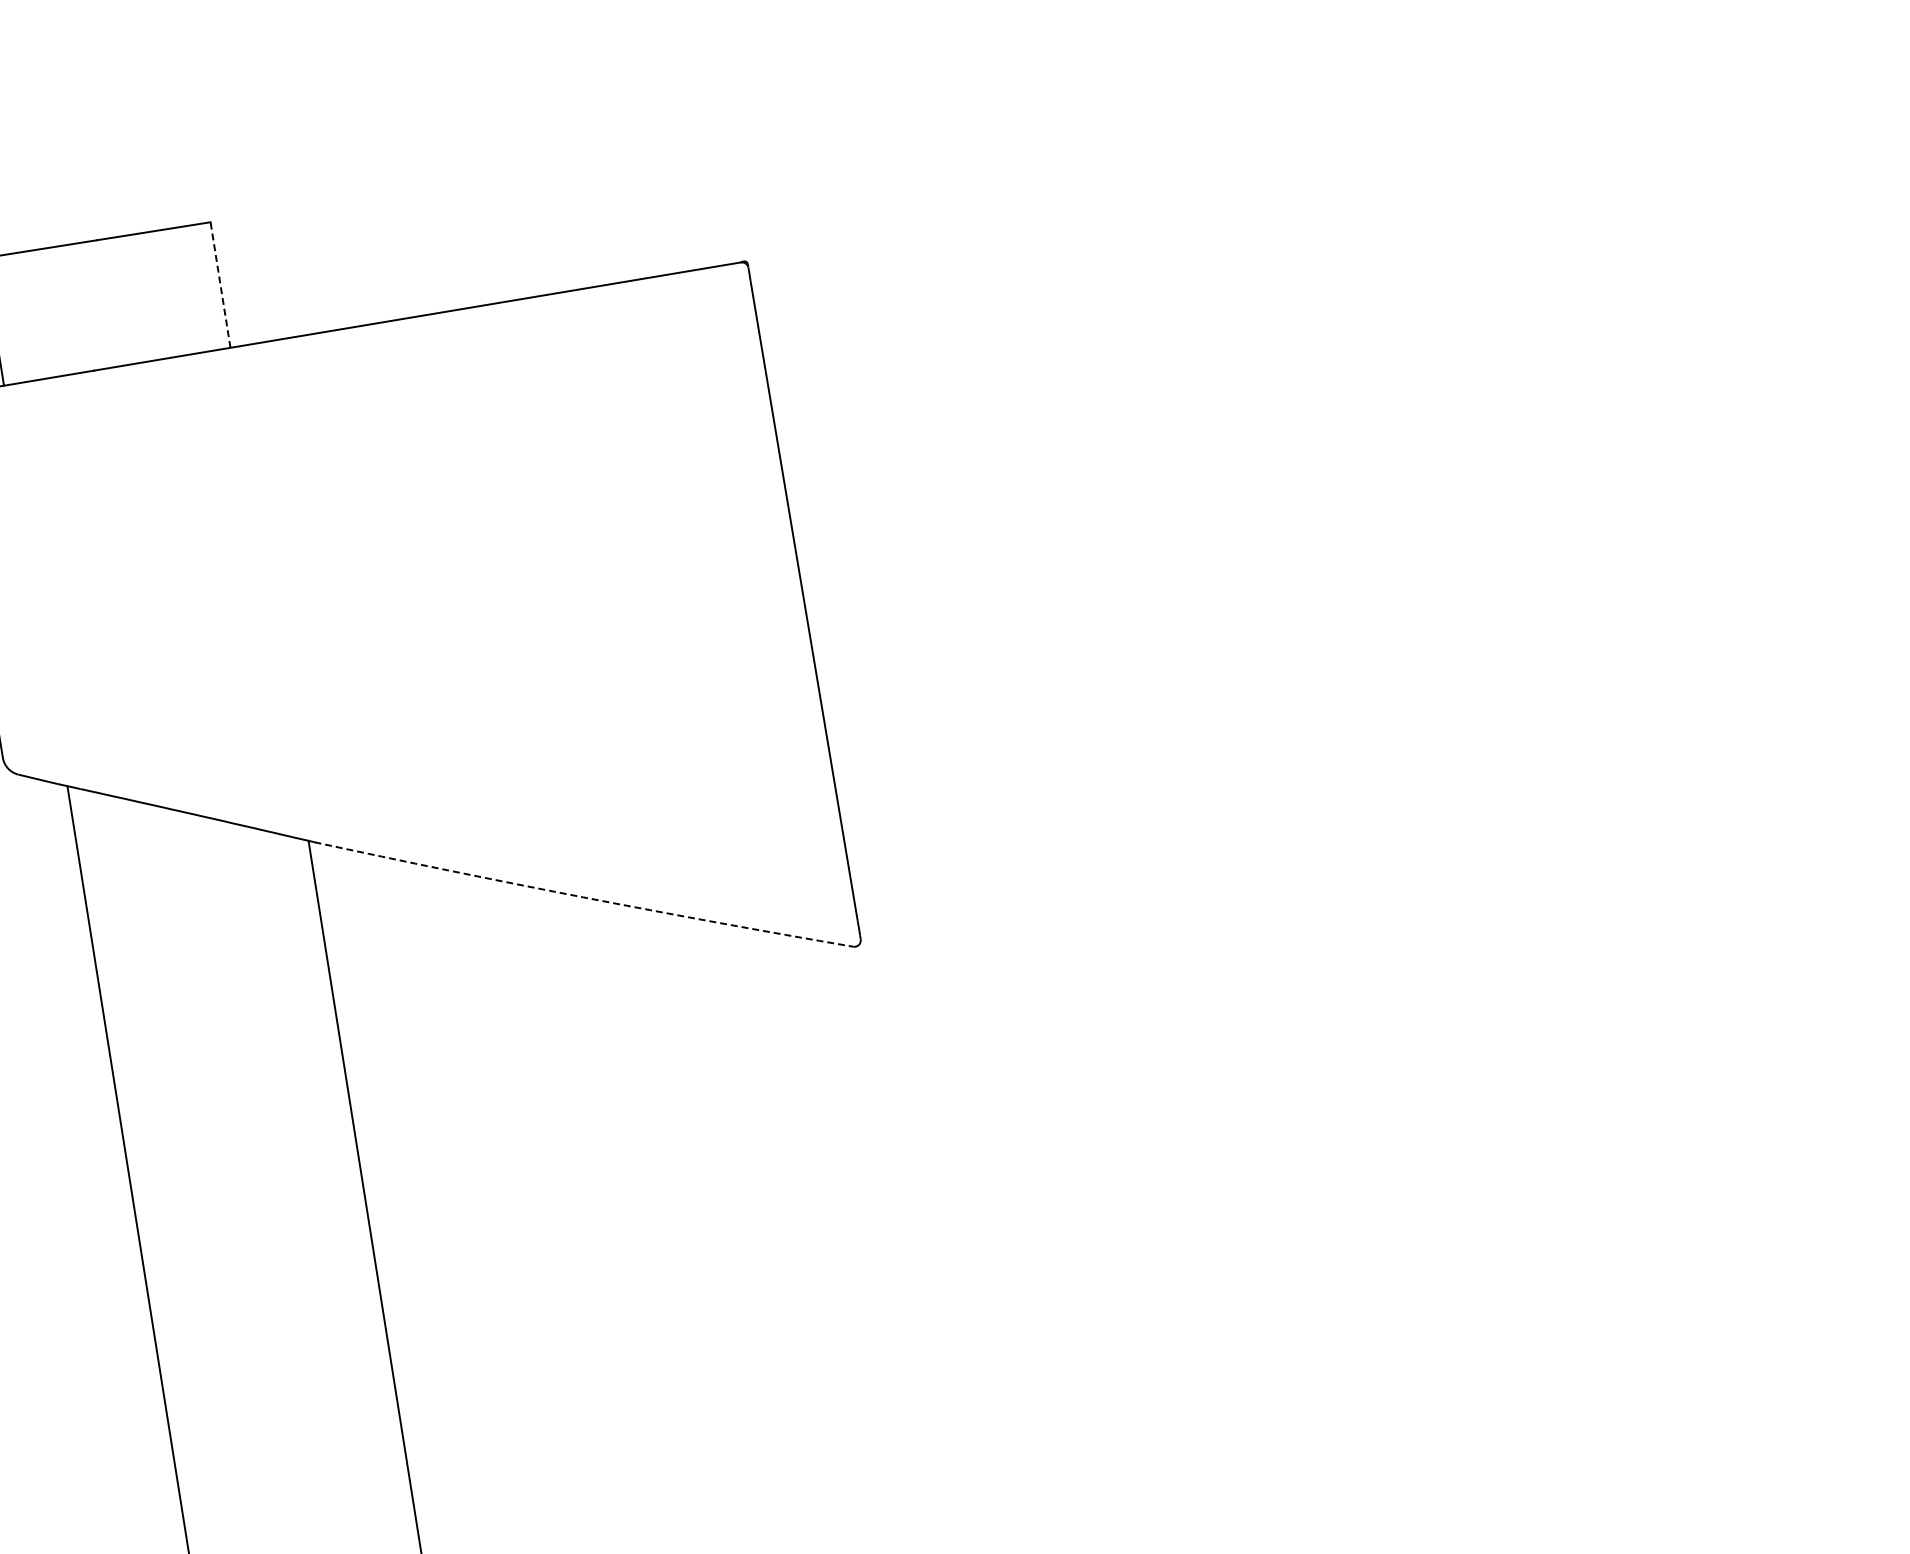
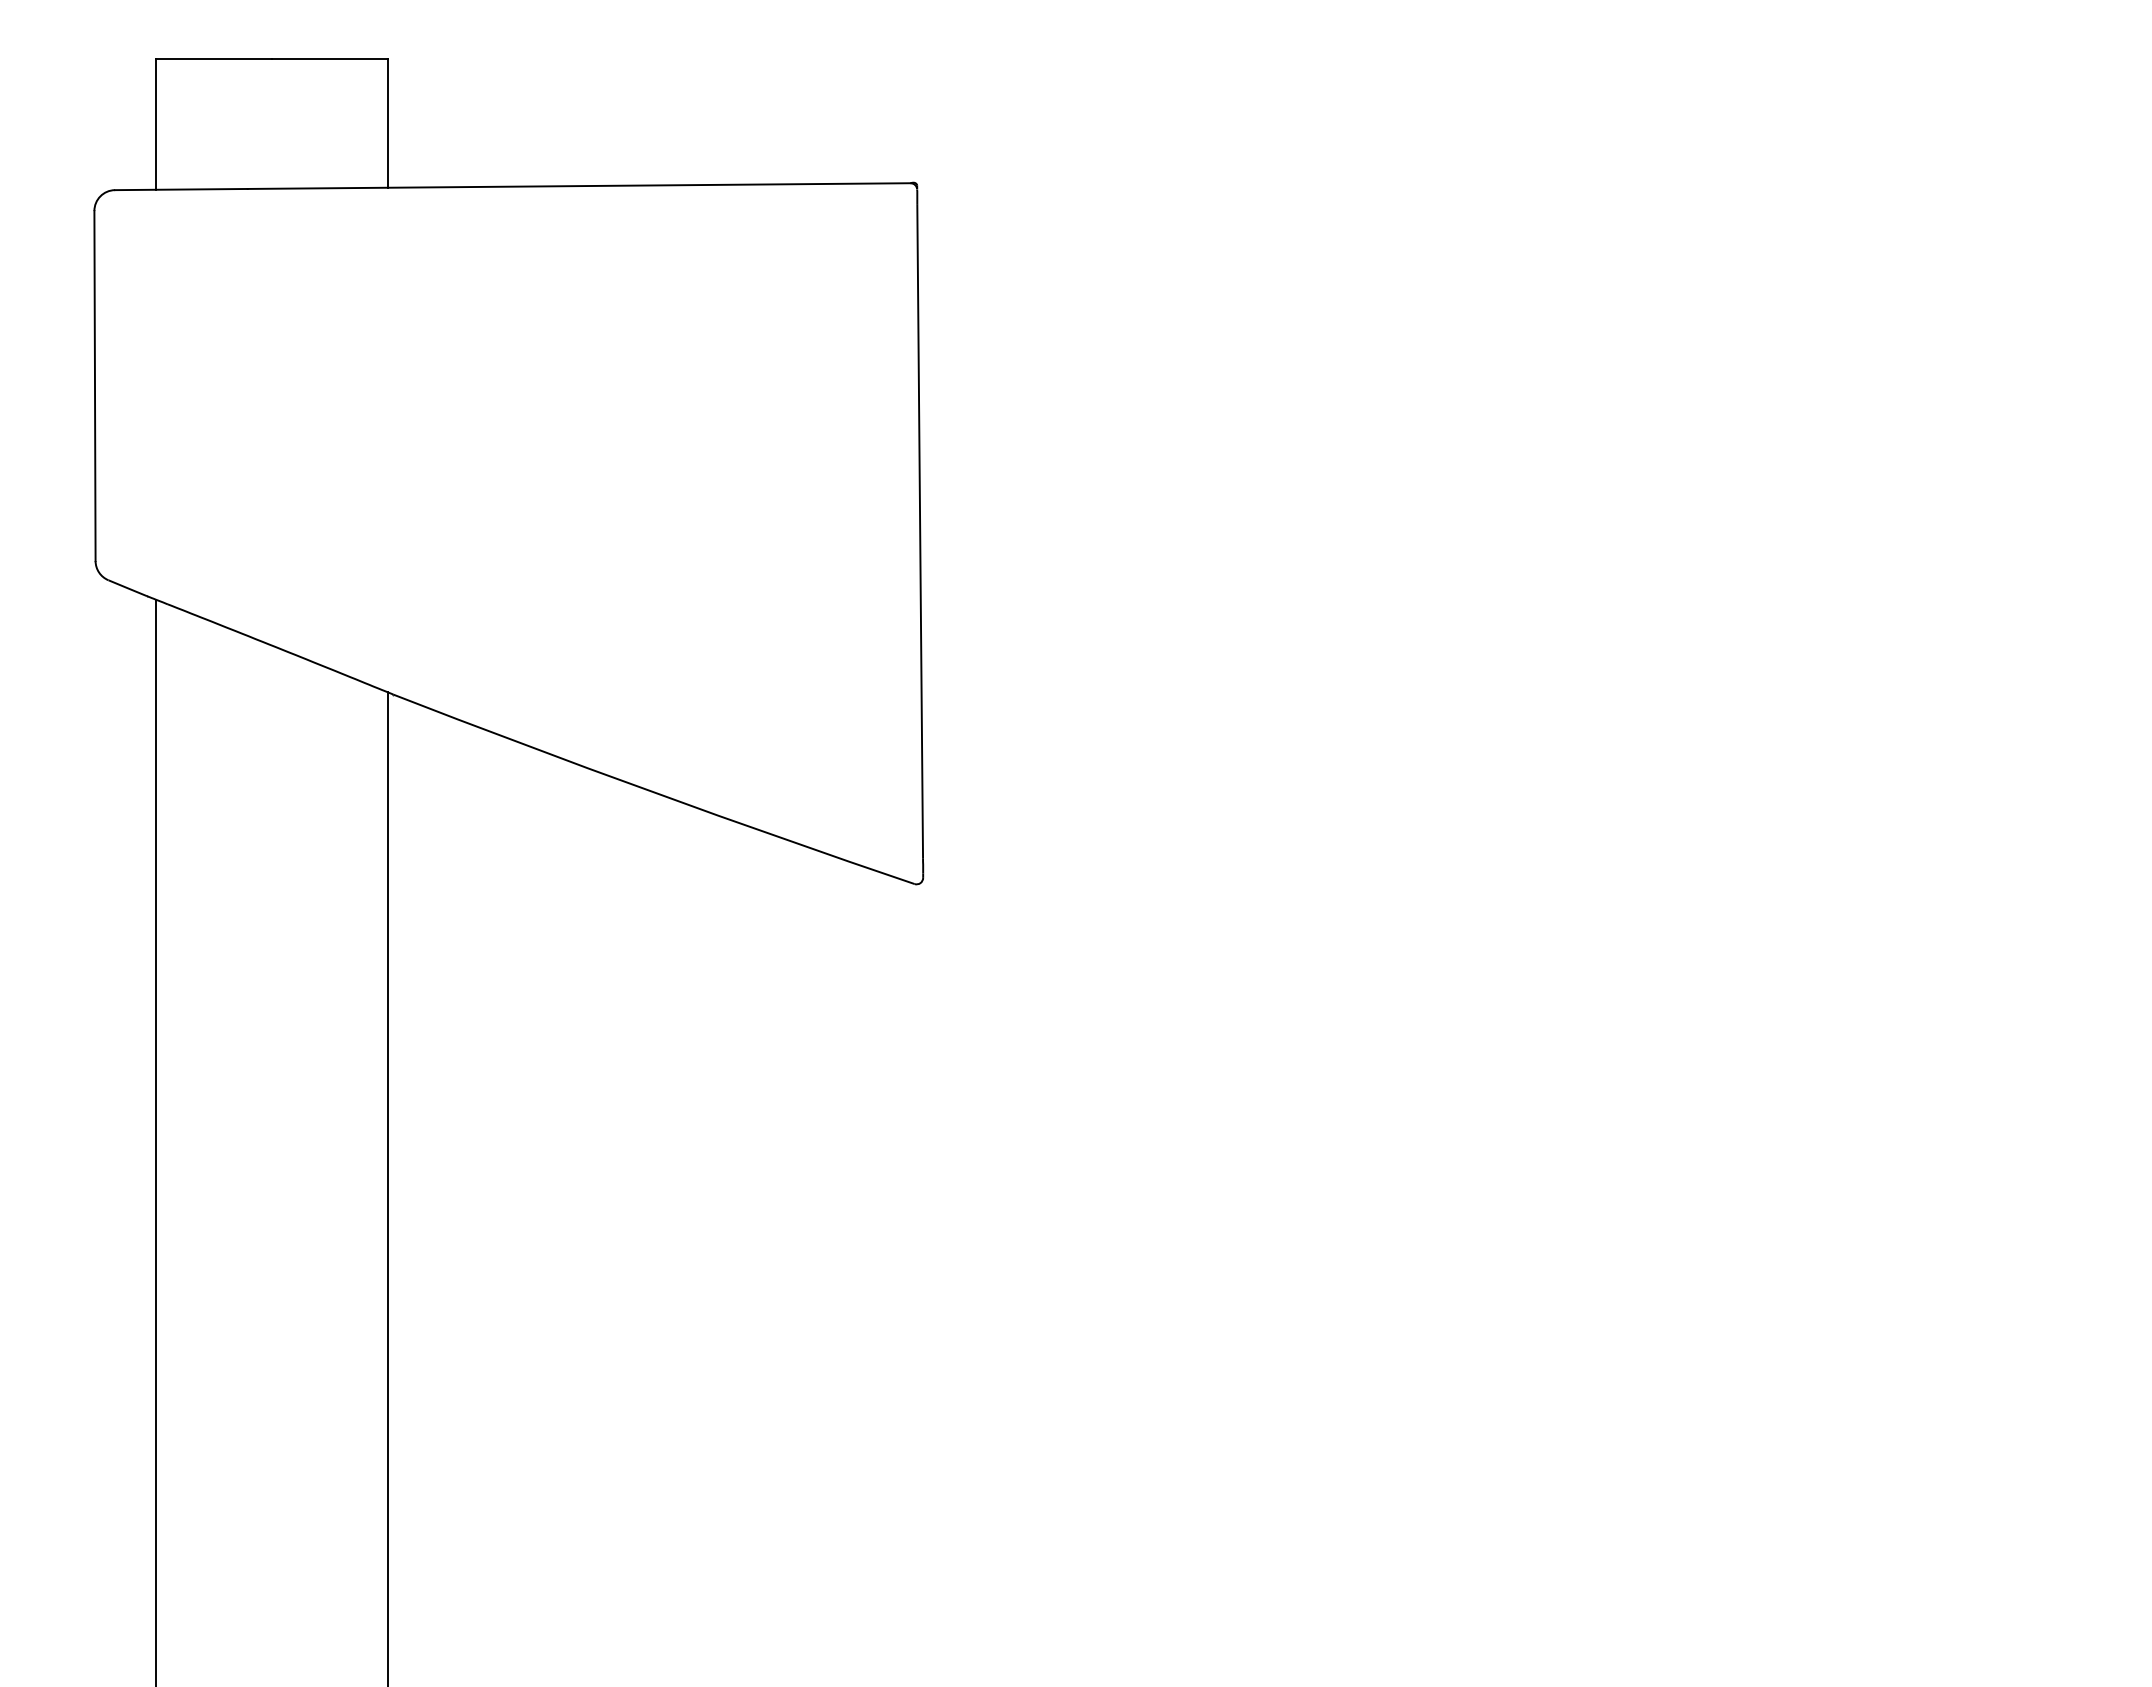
line: (220, 285) -> (387, 123), dashed -> solid
arc: (583, 897) -> (652, 792), dashed -> solid

